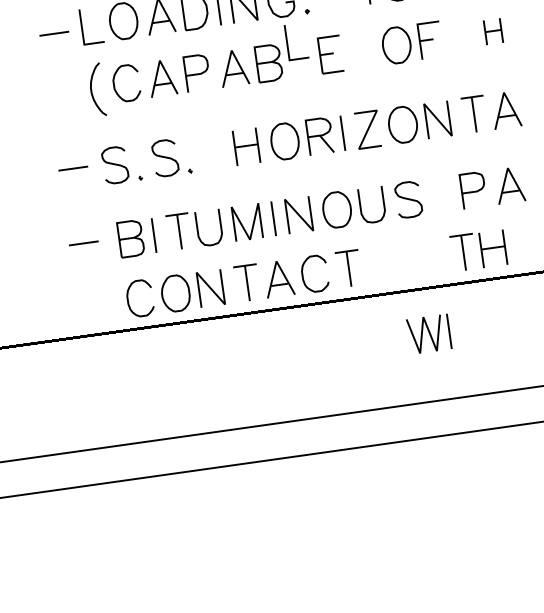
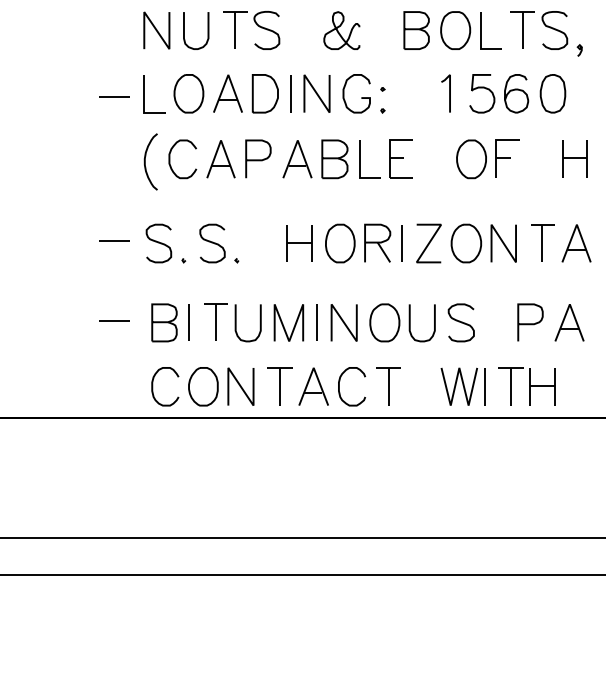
part: (493, 31) -> (574, 158), size x1.43
line: (287, 42) -> (360, 159), moved
part: (428, 334) -> (462, 386), moved

